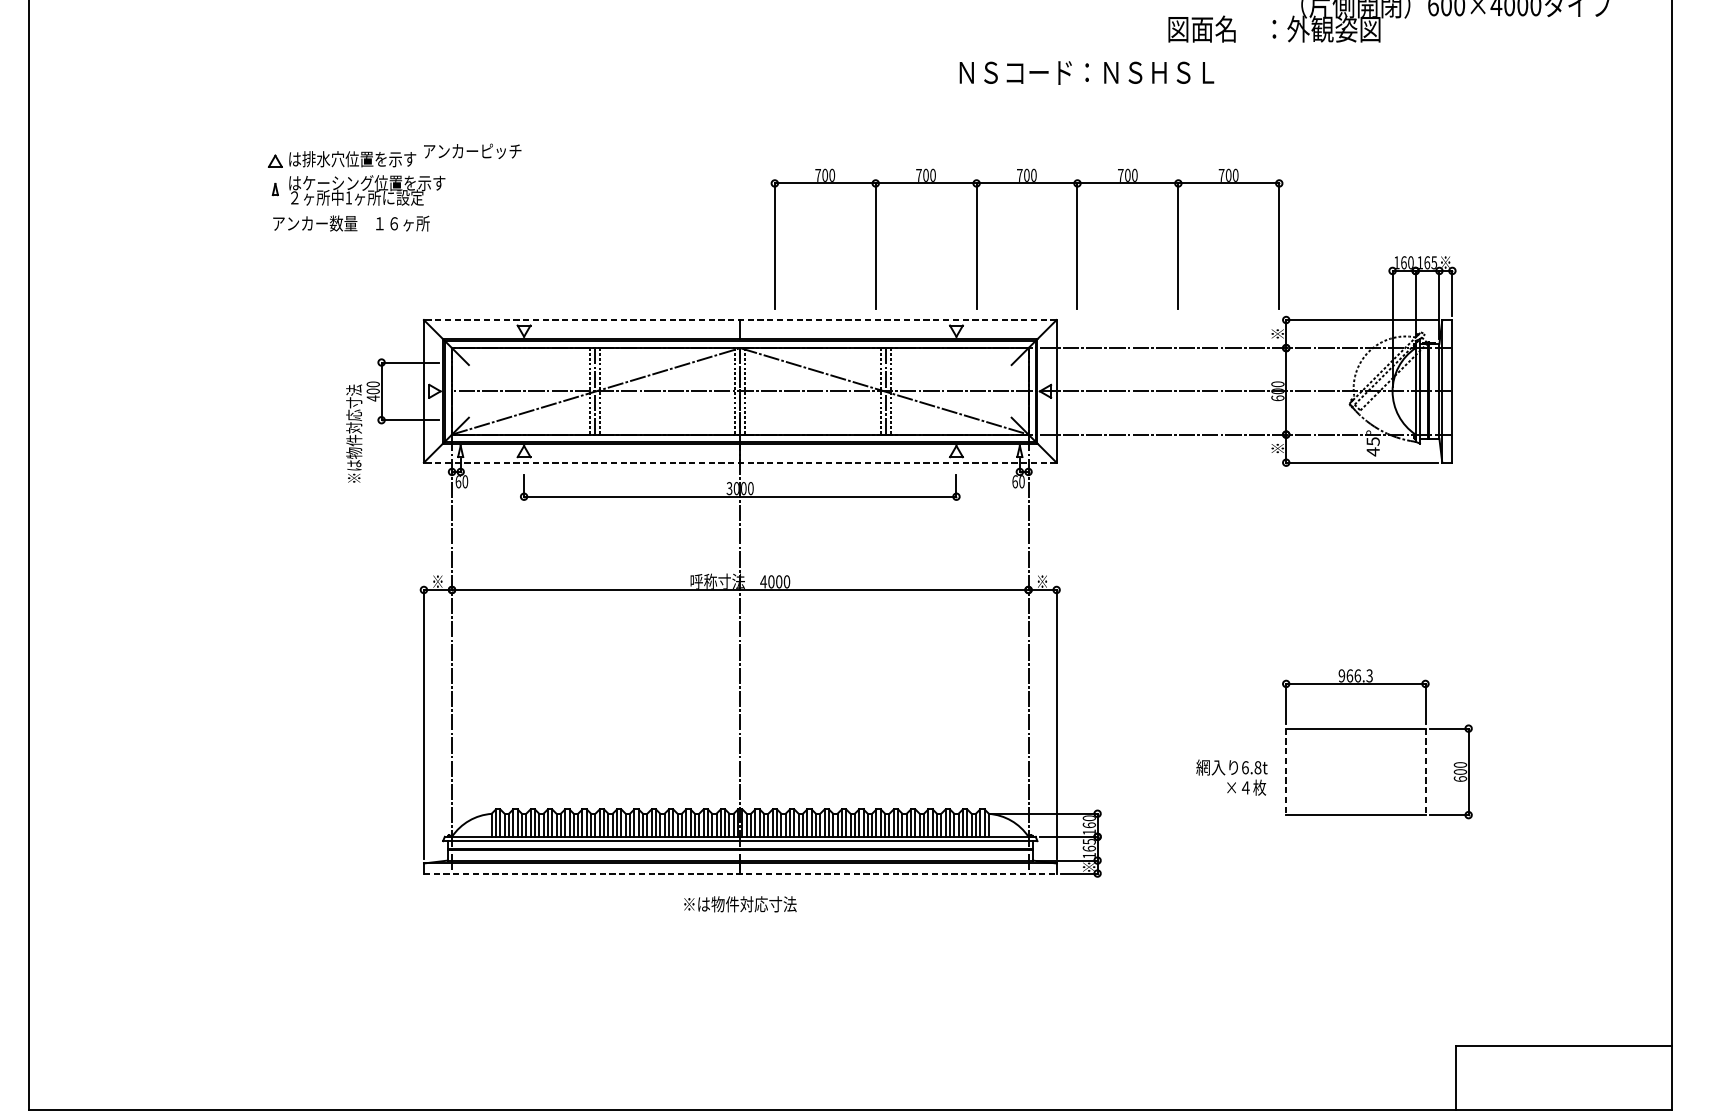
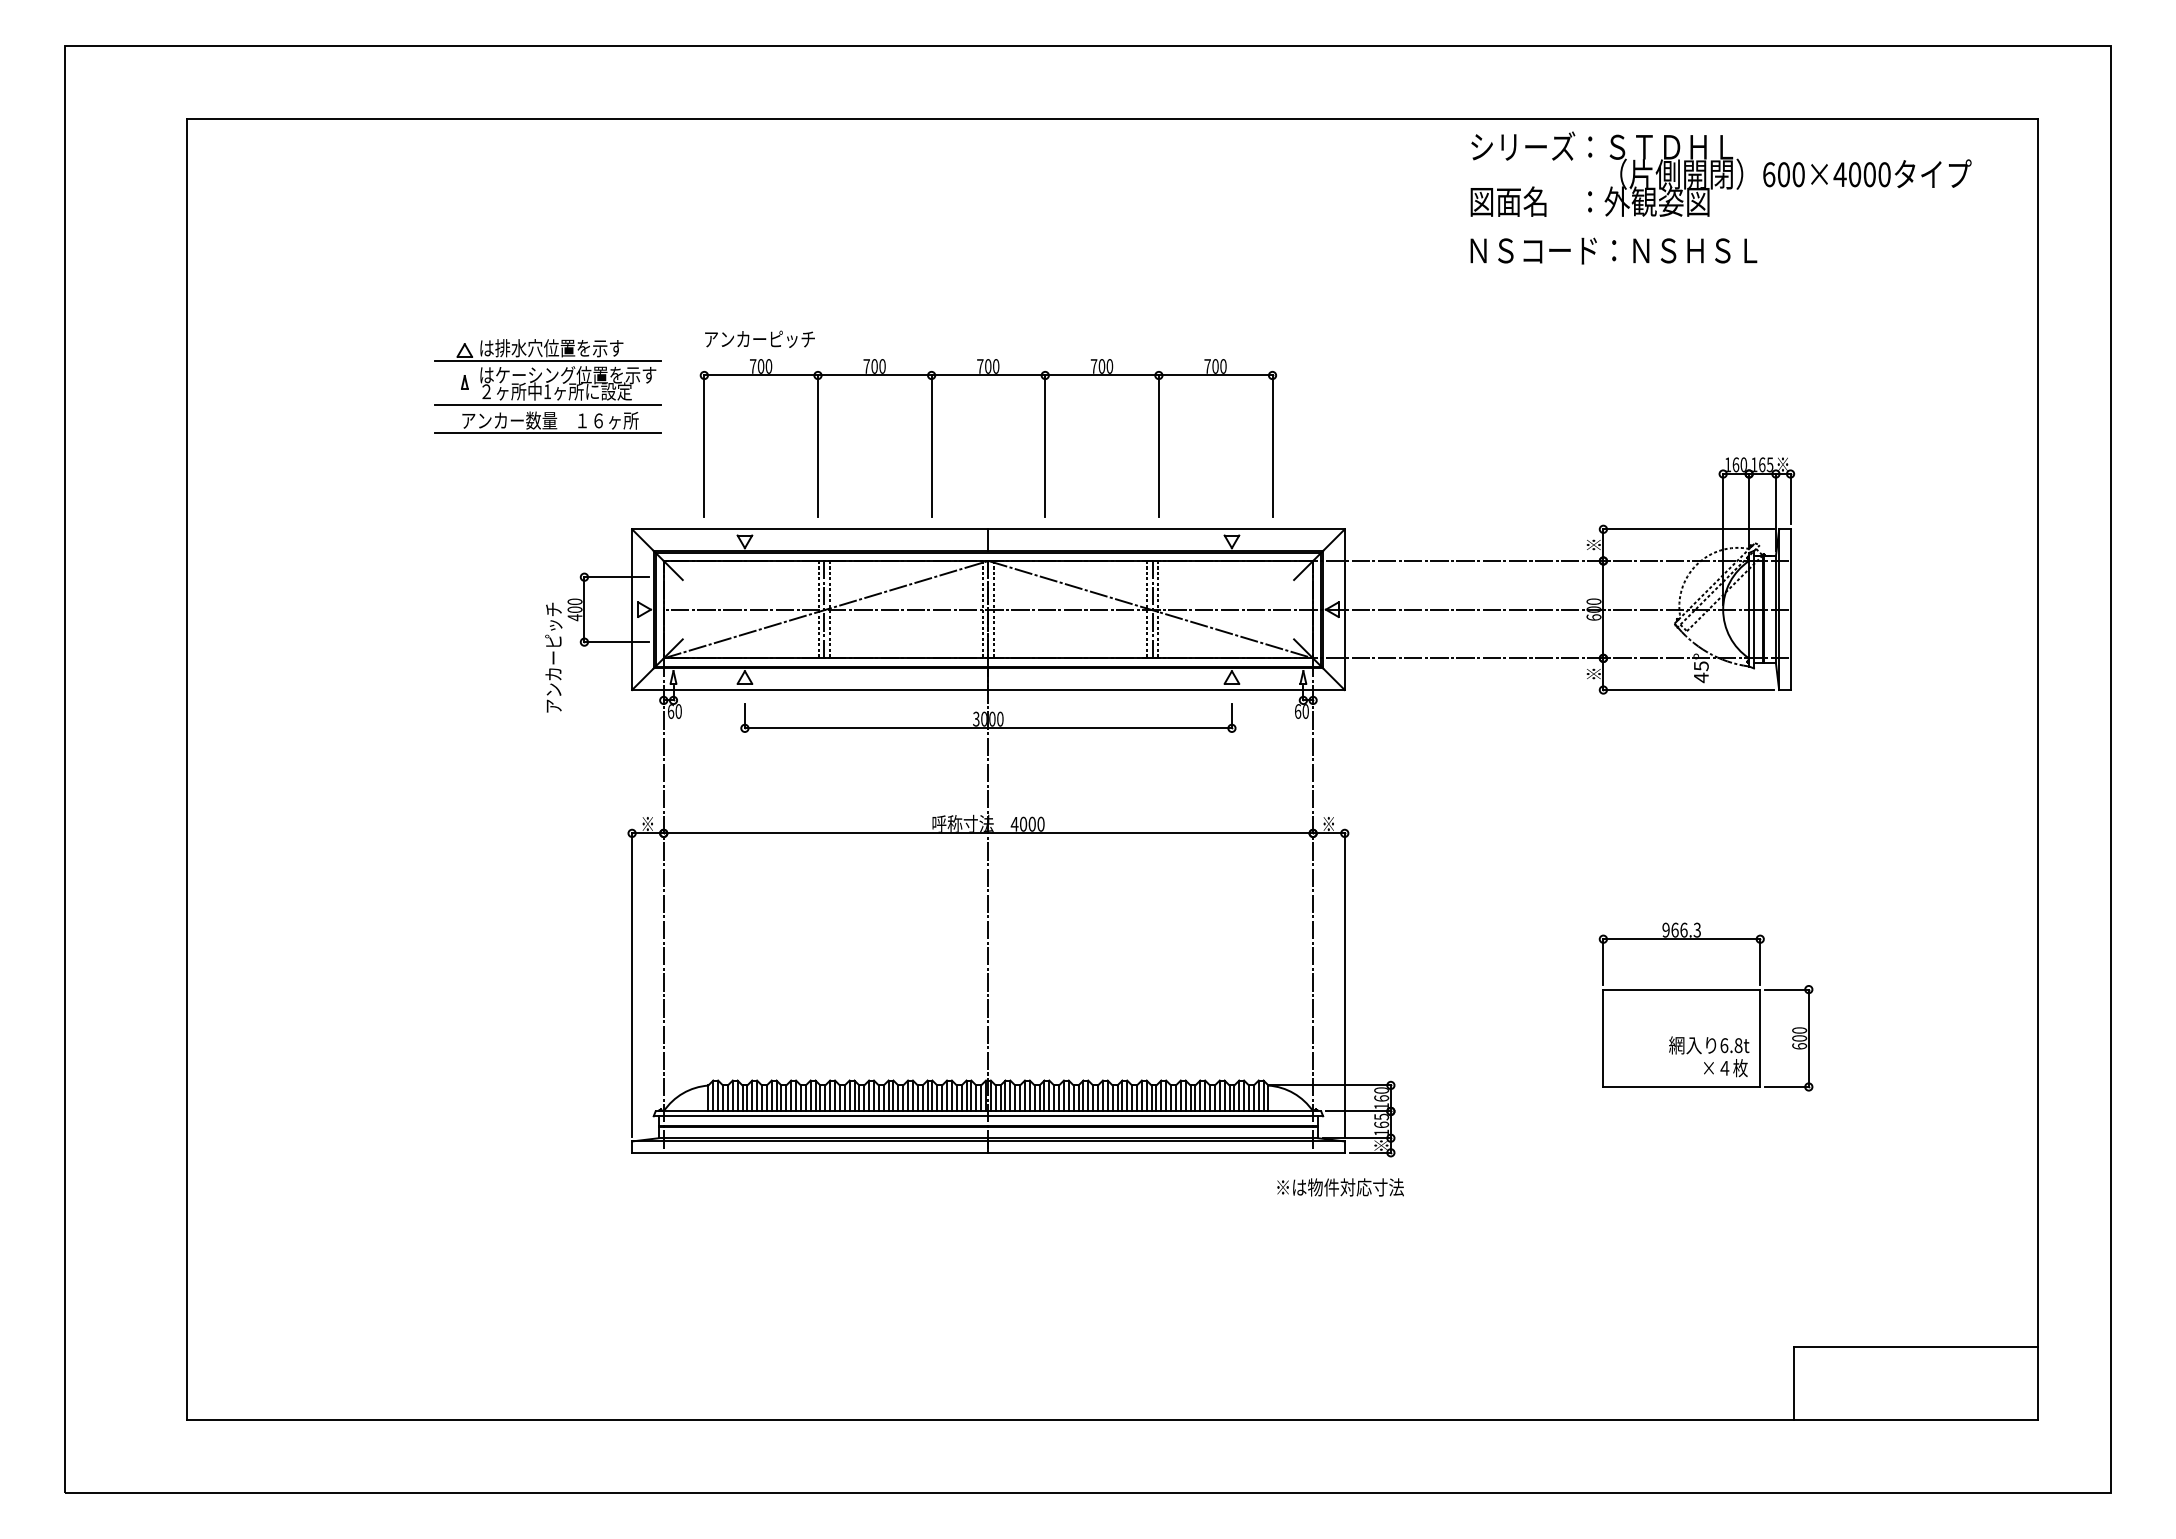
text: (1086, 72) -> (1613, 250), moved
text: (472, 150) -> (759, 338), moved
line: (348, 171) -> (547, 361), added
line: (348, 209) -> (547, 404), added
line: (348, 234) -> (547, 432), added
part: (977, 239) -> (932, 438), moved
line: (739, 320) -> (987, 529), dashed -> solid
text: (354, 433) -> (553, 657), ※は物件対応寸法 -> アンカーピッチ
line: (739, 463) -> (987, 690), dashed -> solid
line: (1286, 772) -> (1603, 1038), dashed -> solid
line: (1425, 772) -> (1760, 1038), dashed -> solid
text: (1232, 777) -> (1709, 1056), moved
line: (740, 873) -> (988, 1152), dashed -> solid
text: (740, 904) -> (1340, 1187), moved

